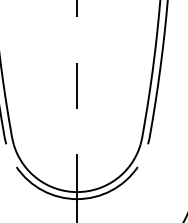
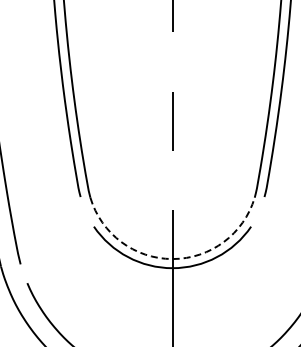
arc: (77, 192) -> (172, 259), solid -> dashed

